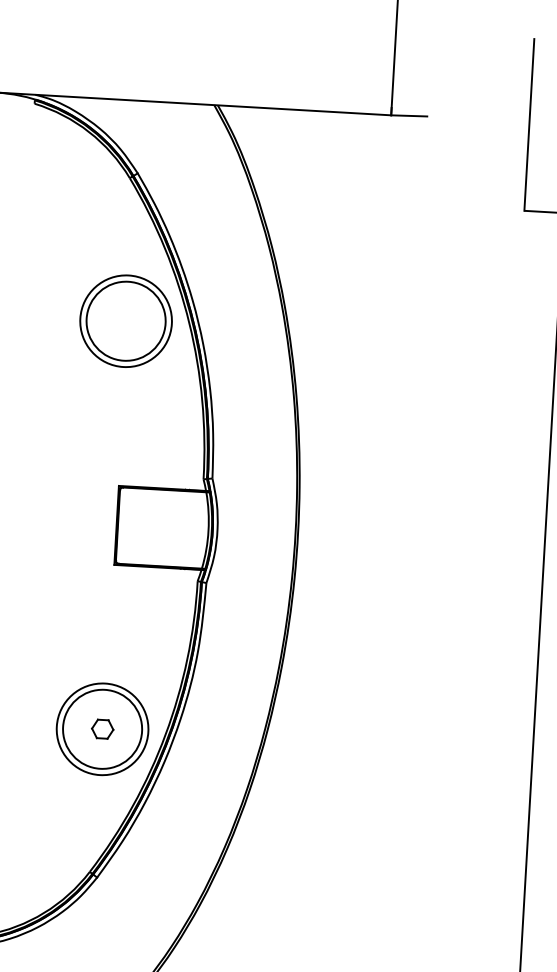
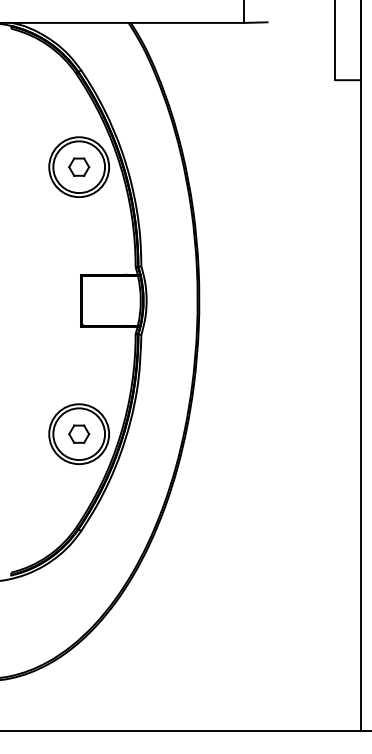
part: (126, 320) -> (79, 166), added
part: (103, 728) -> (79, 433), size x1.43

